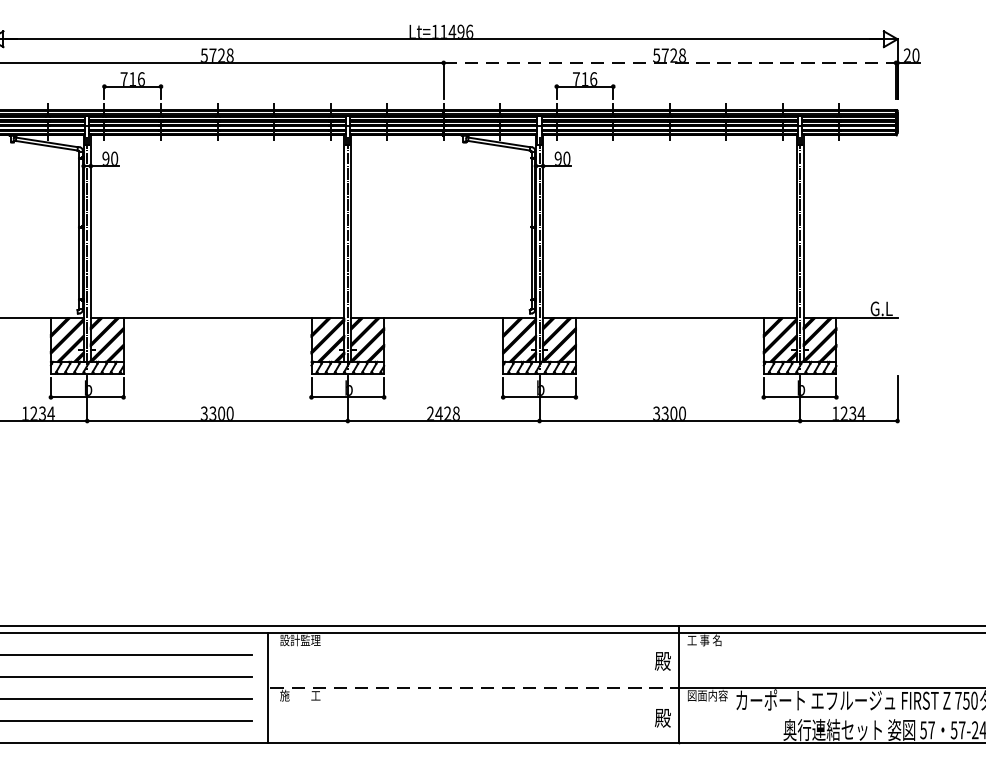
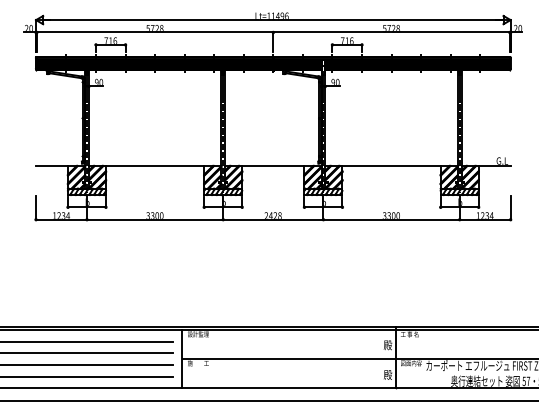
line: (671, 62) -> (392, 32), dashed -> solid
line: (474, 688) -> (289, 359), dashed -> solid

